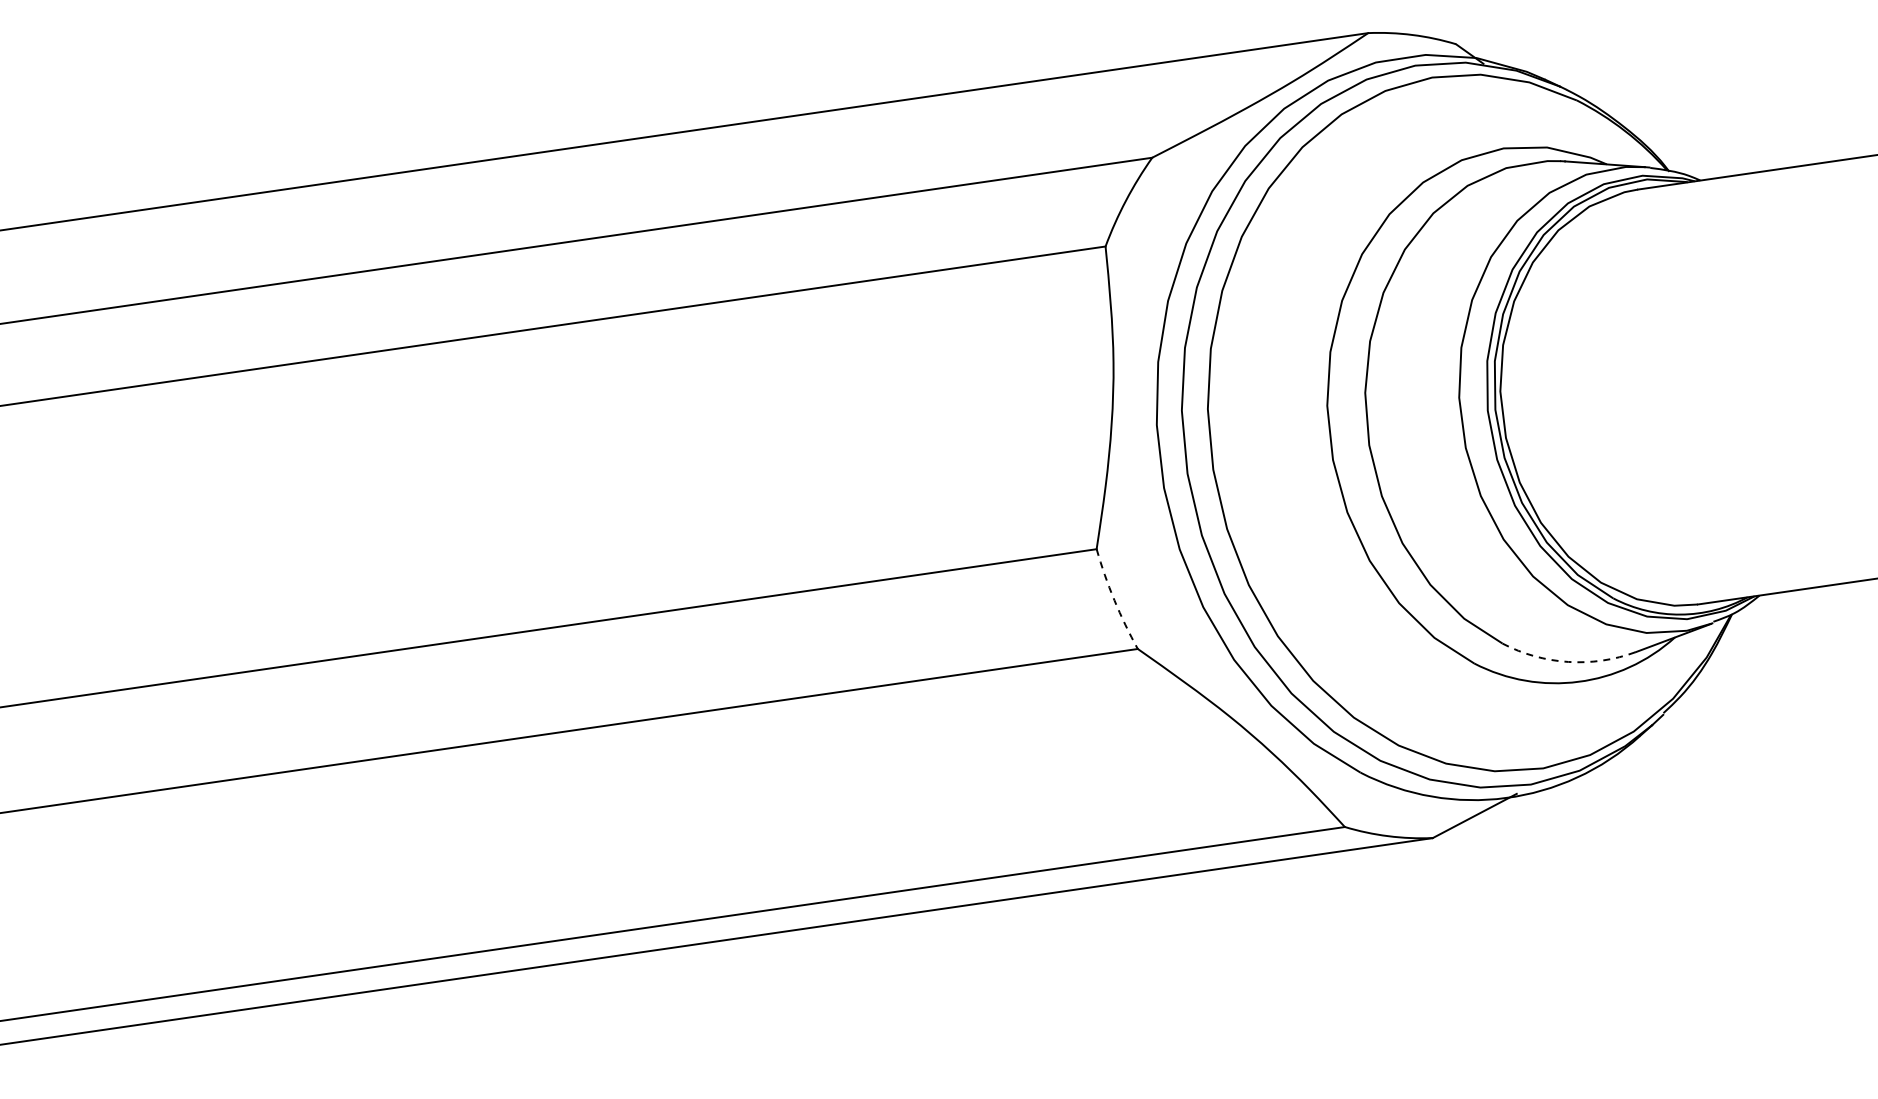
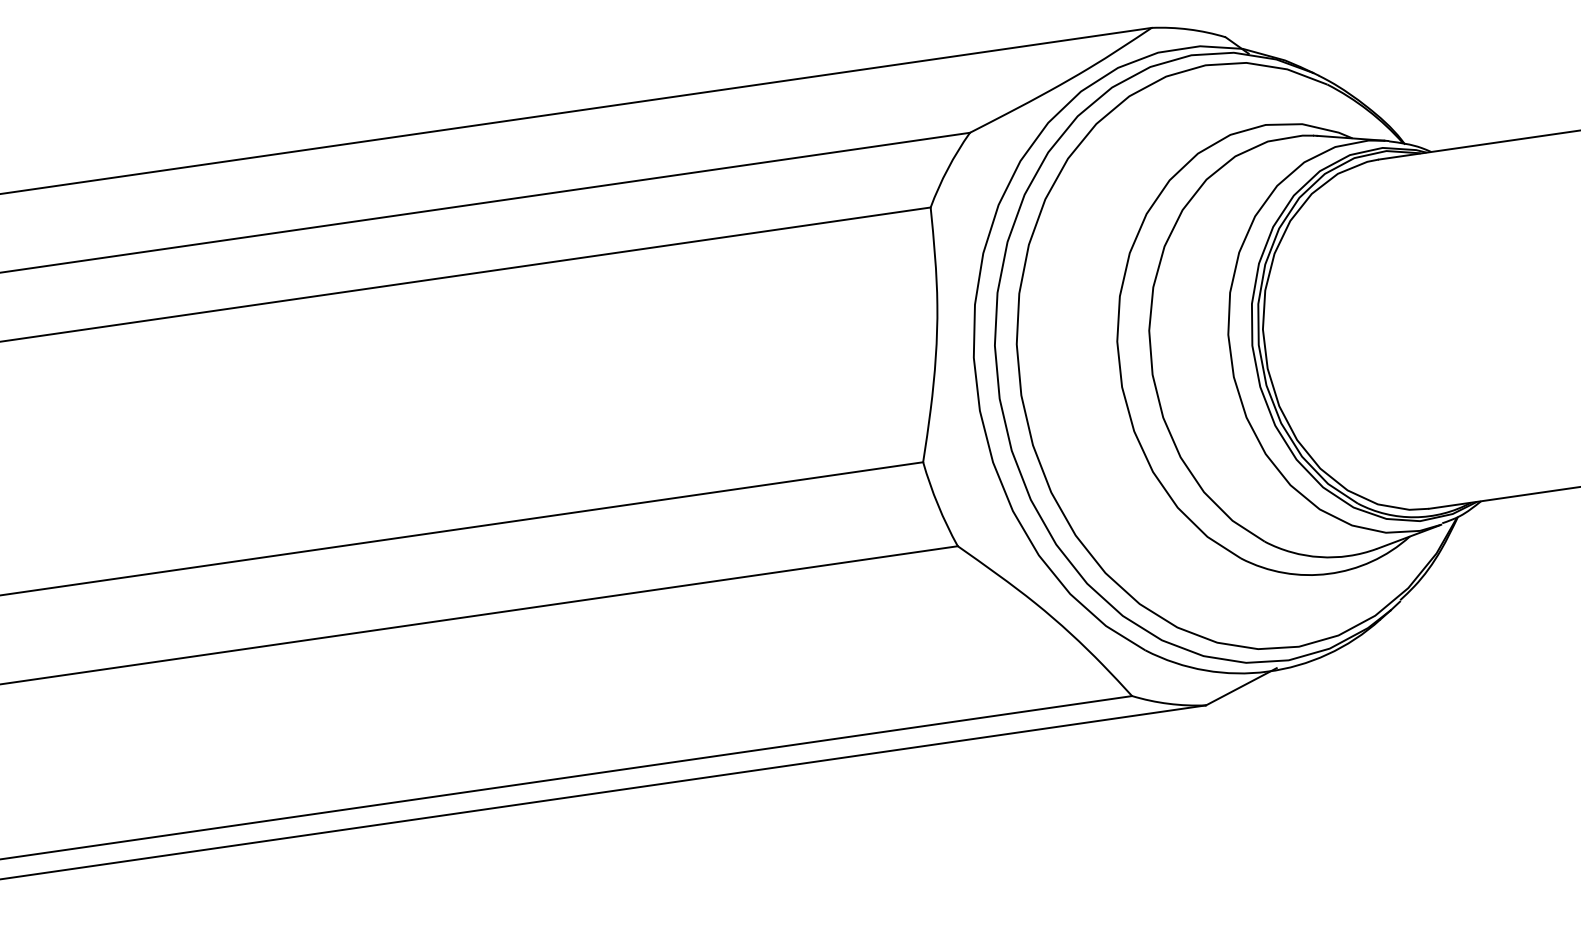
arc: (1114, 600) -> (938, 505), dashed -> solid
arc: (1568, 661) -> (1320, 556), dashed -> solid

